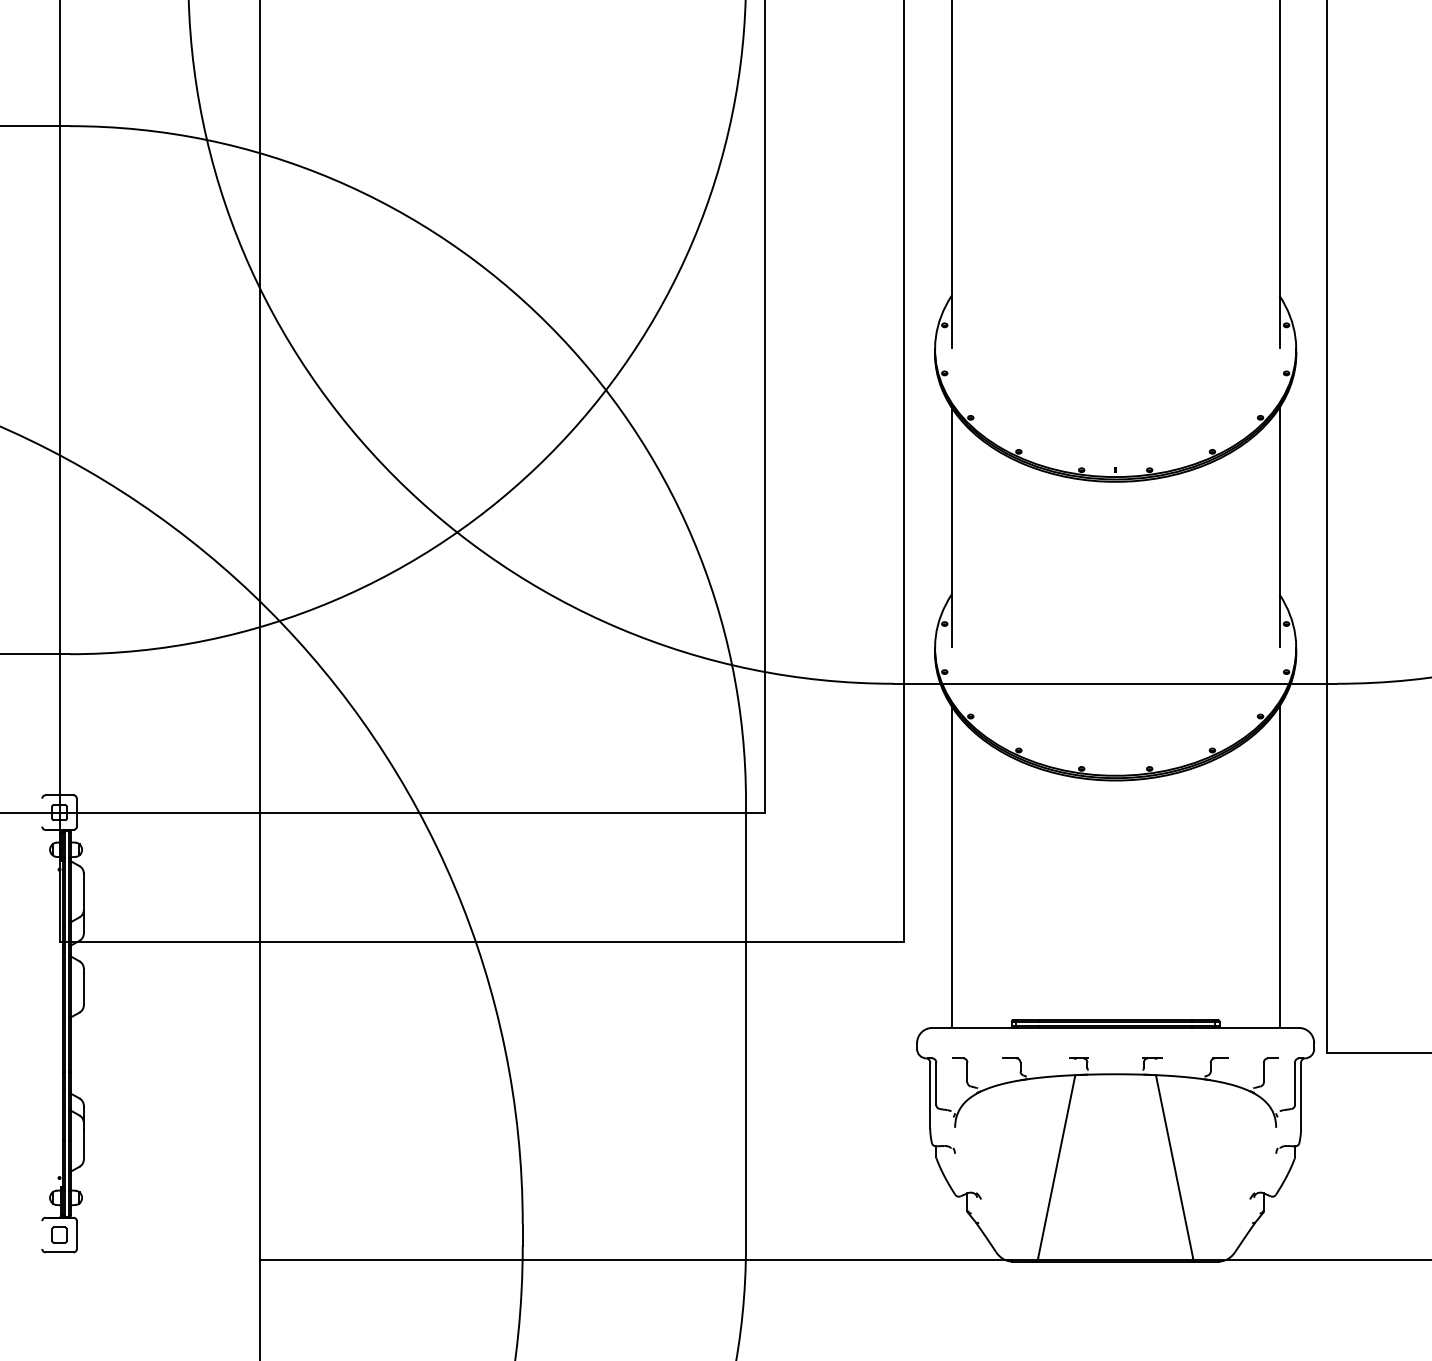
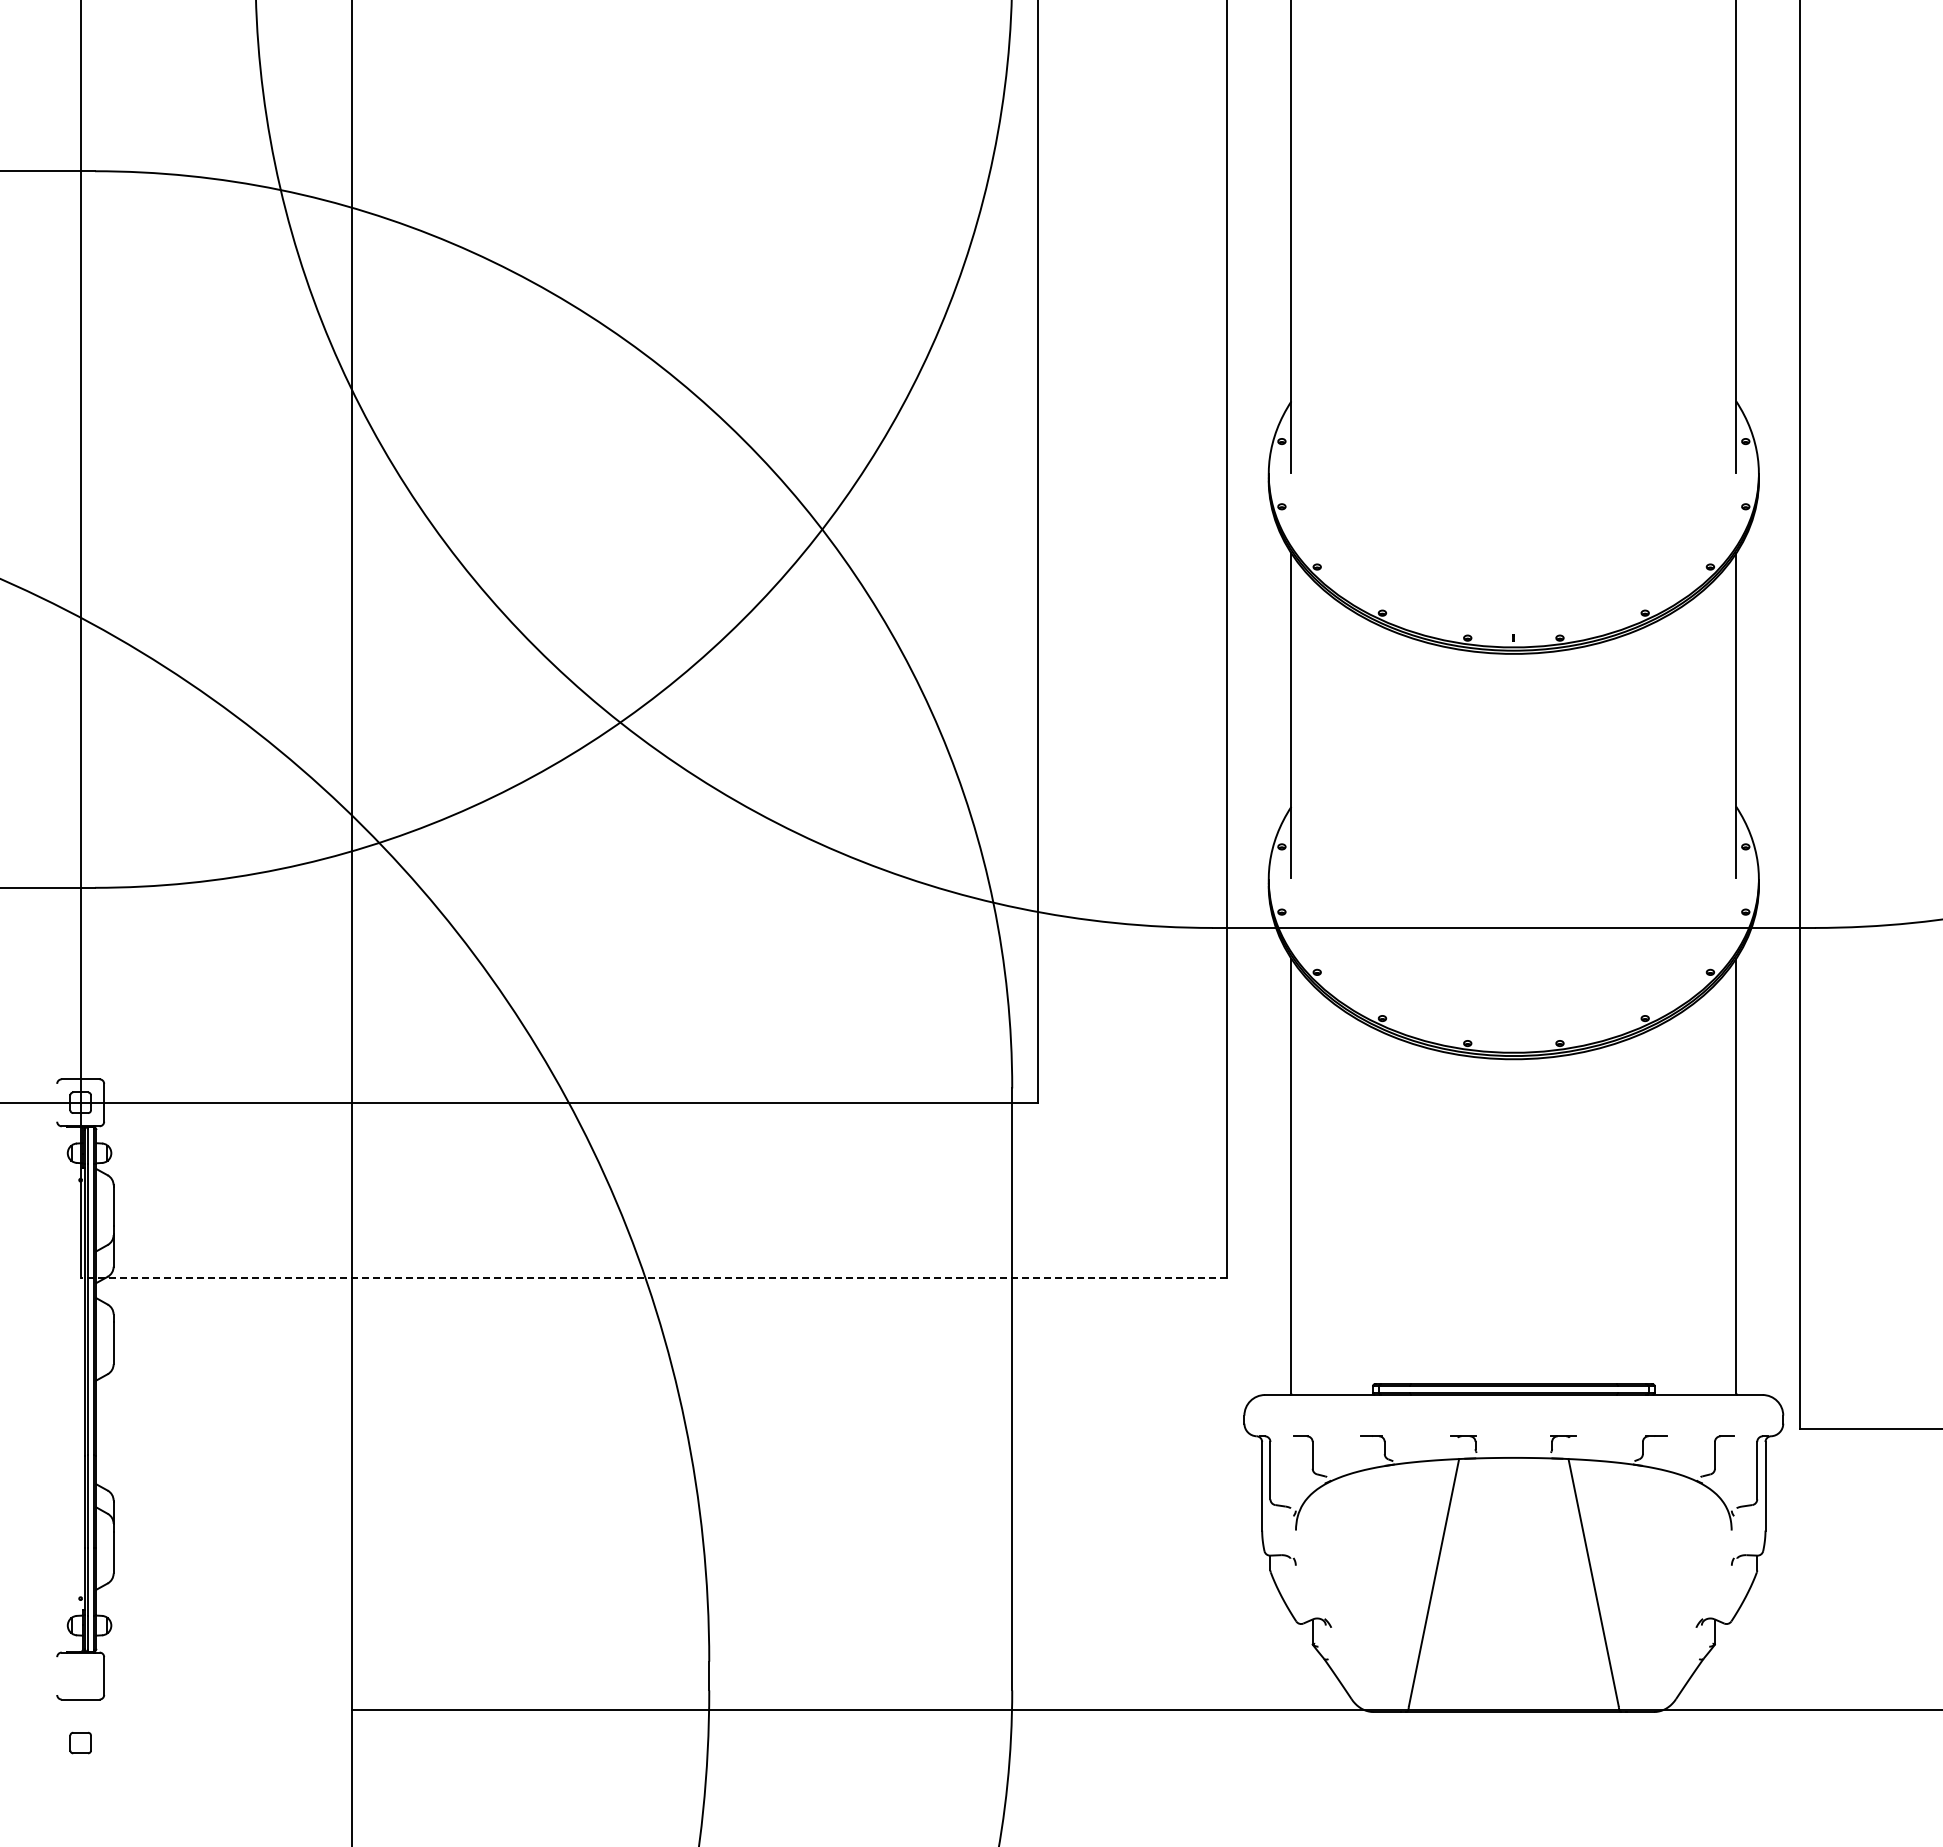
line: (481, 941) -> (653, 1277), solid -> dashed
part: (59, 1234) -> (80, 1742), moved

